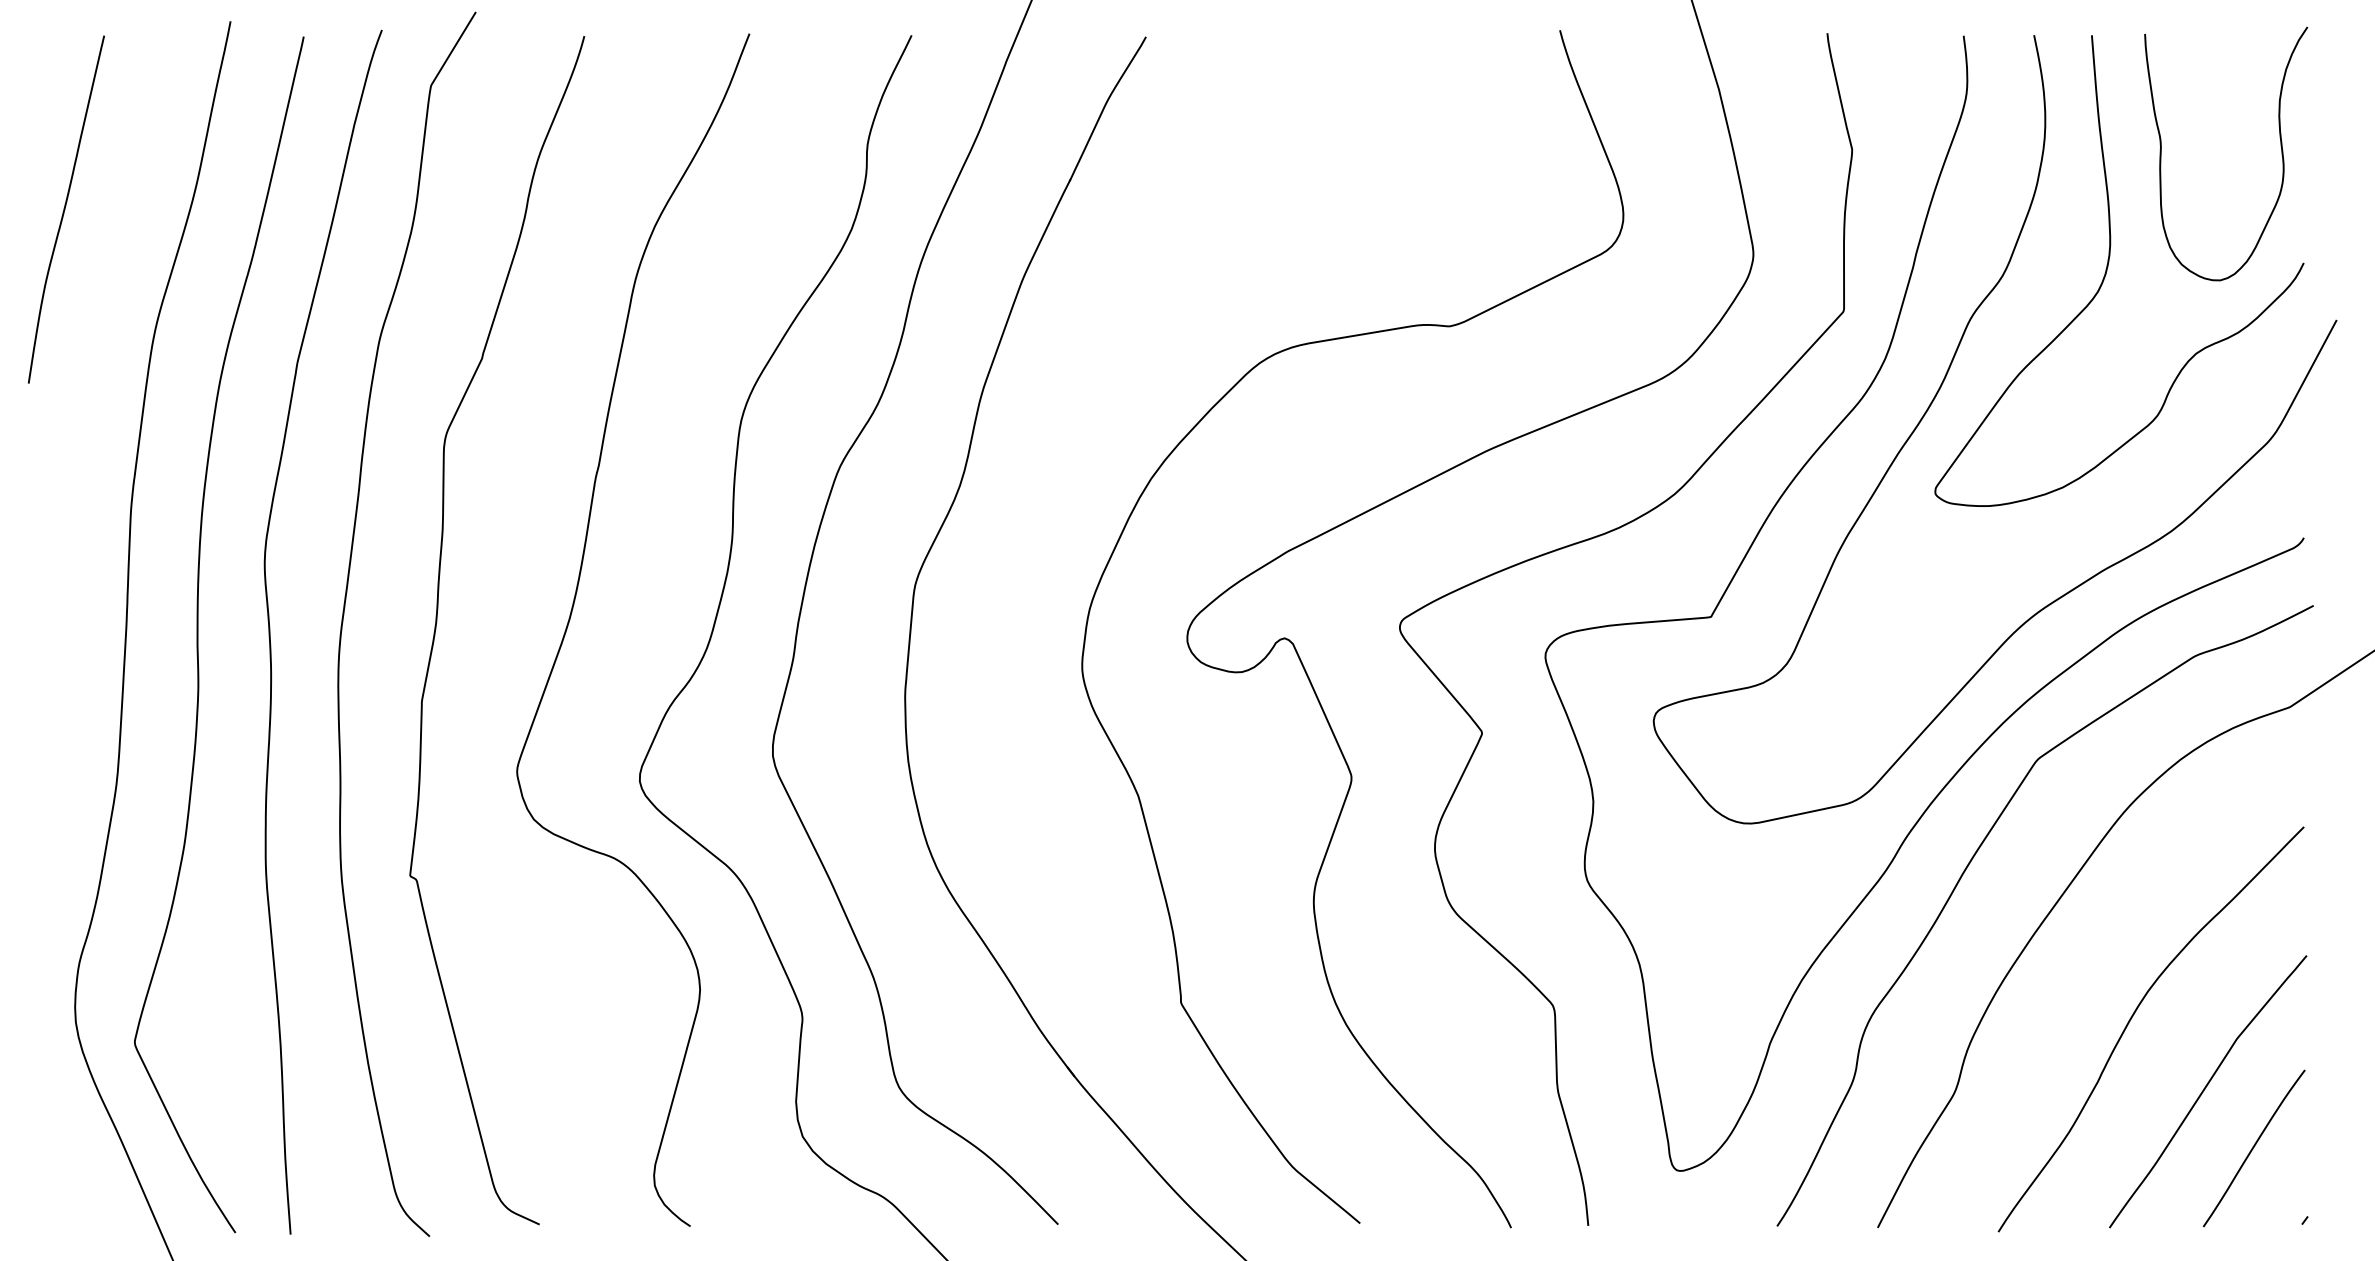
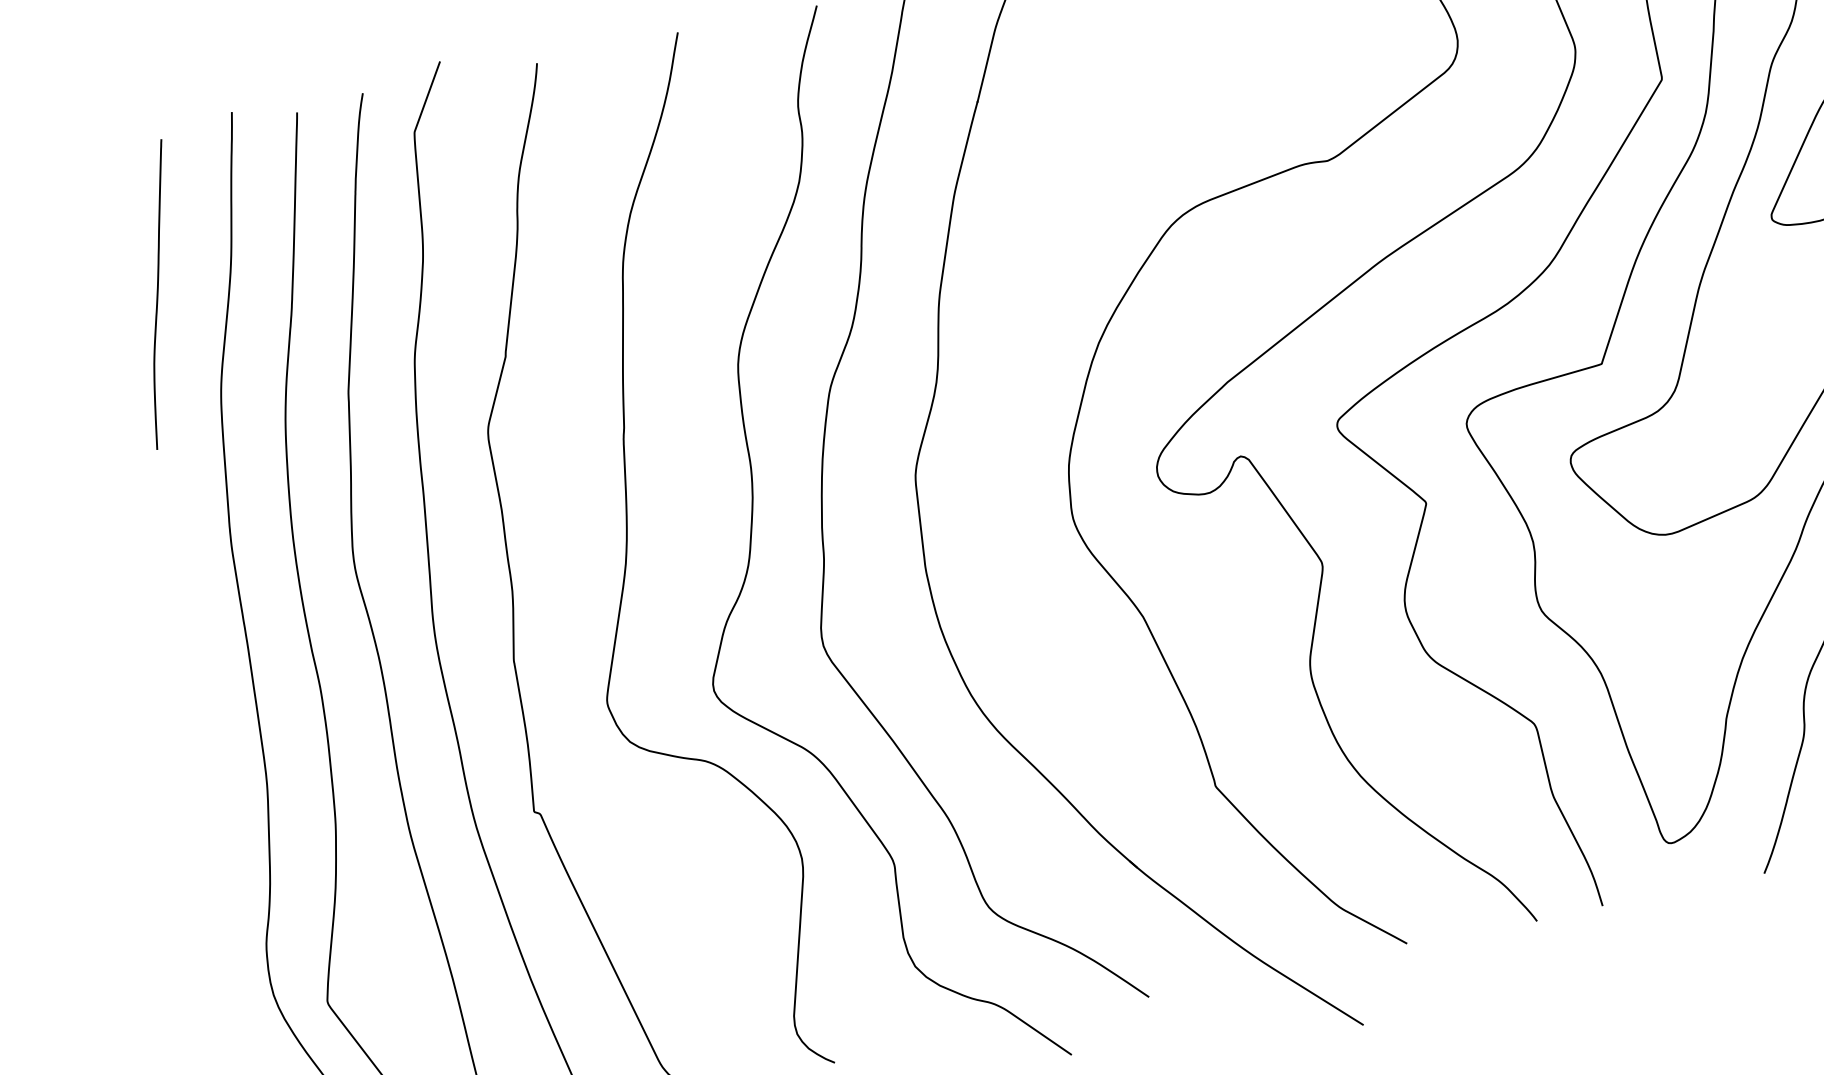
curve: (65, 209) -> (158, 294), moved

